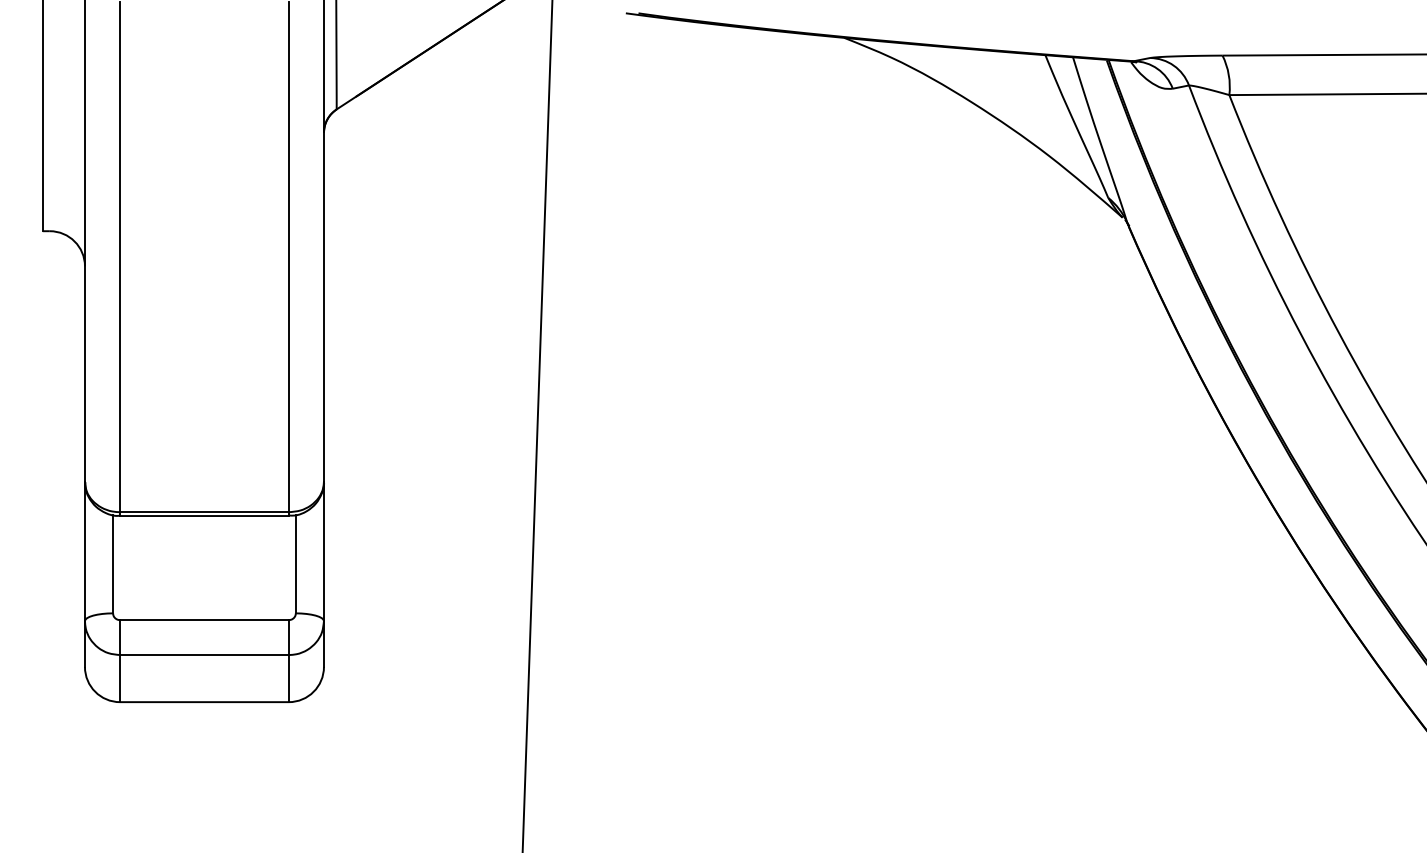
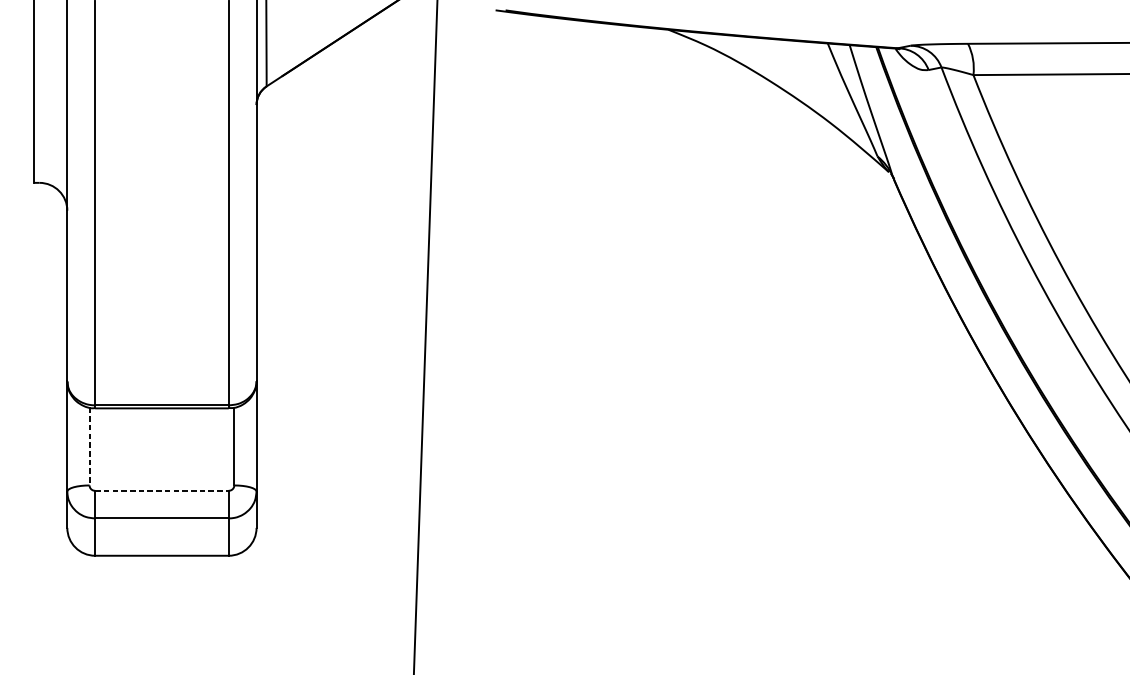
line: (113, 564) -> (89, 446), solid -> dashed
line: (204, 620) -> (161, 491), solid -> dashed

